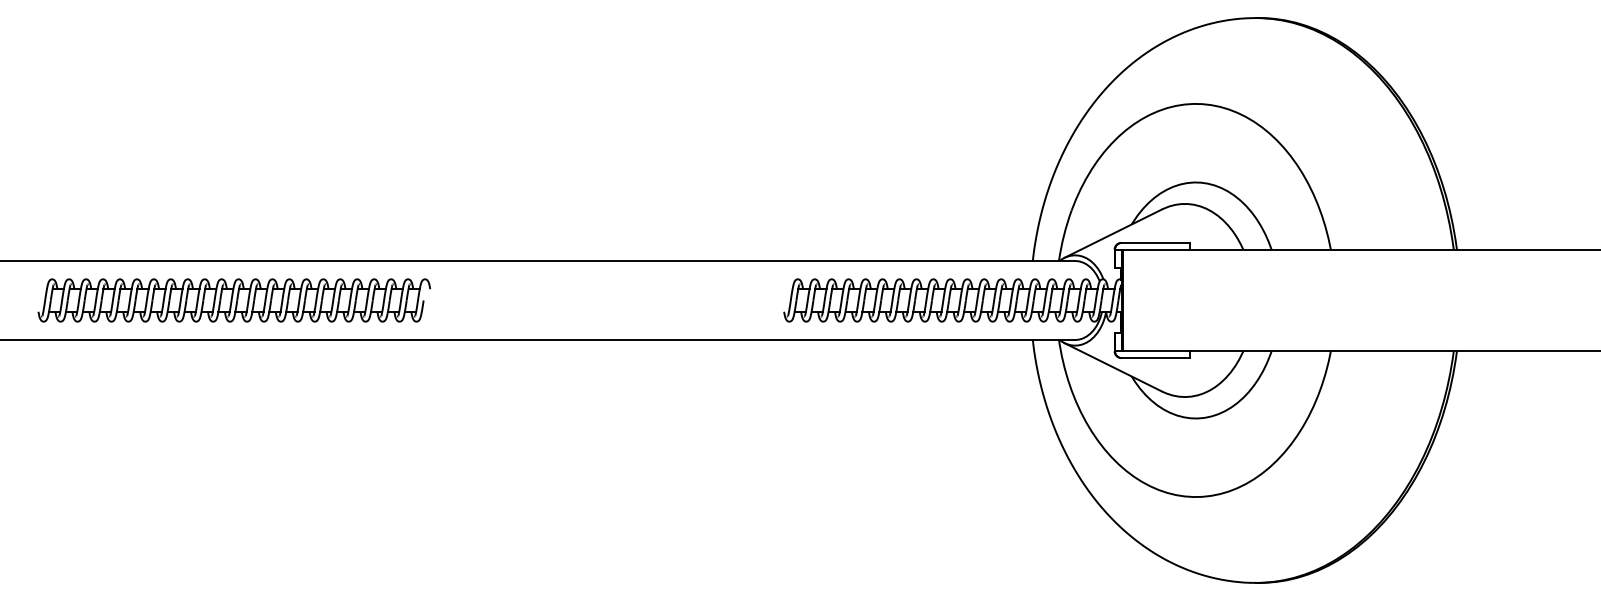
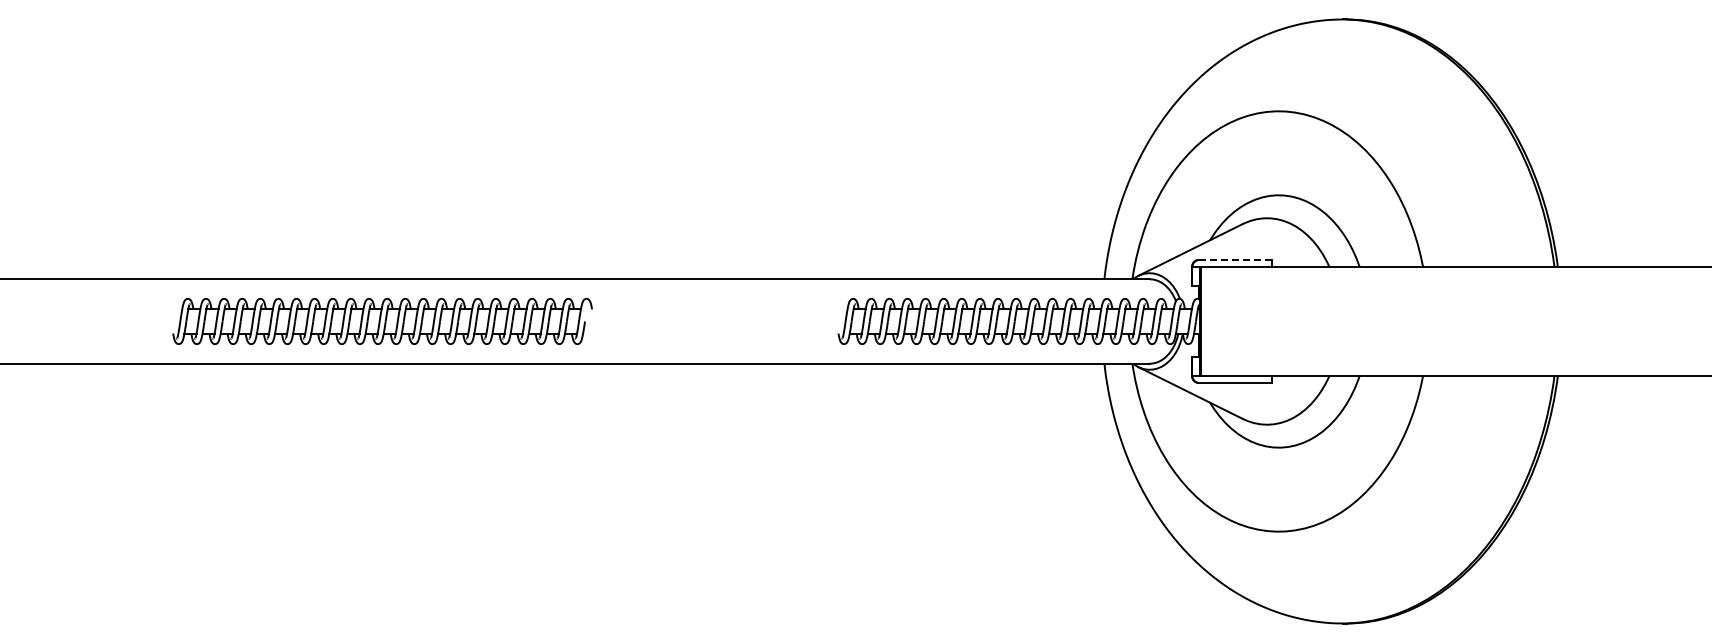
line: (1155, 242) -> (1235, 259), solid -> dashed
part: (234, 300) -> (382, 321), moved

